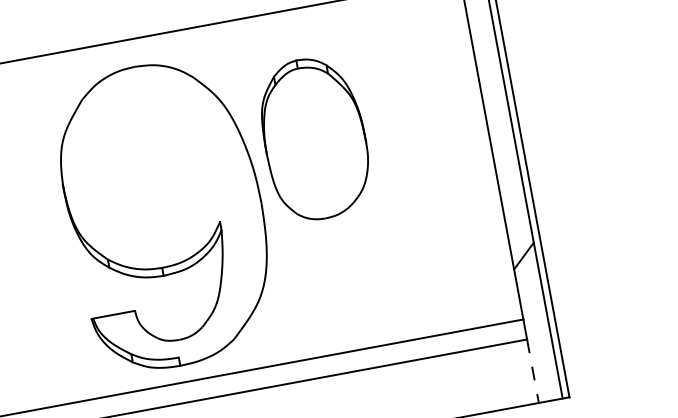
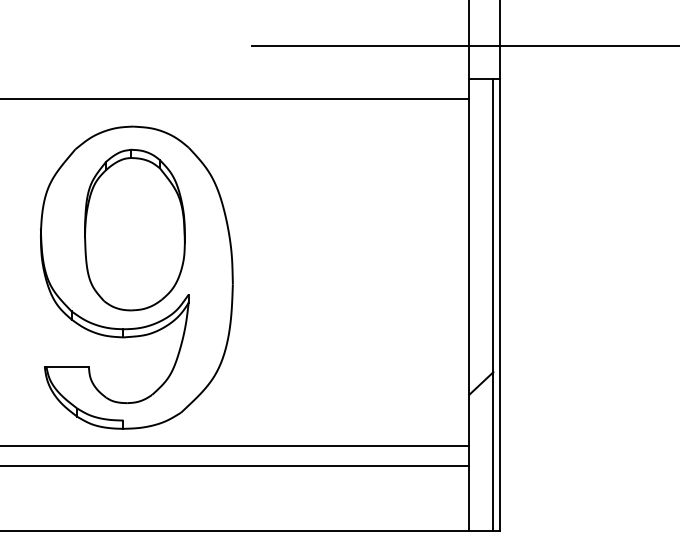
part: (314, 138) -> (134, 229), moved
line: (533, 371) -> (469, 498), dashed -> solid

